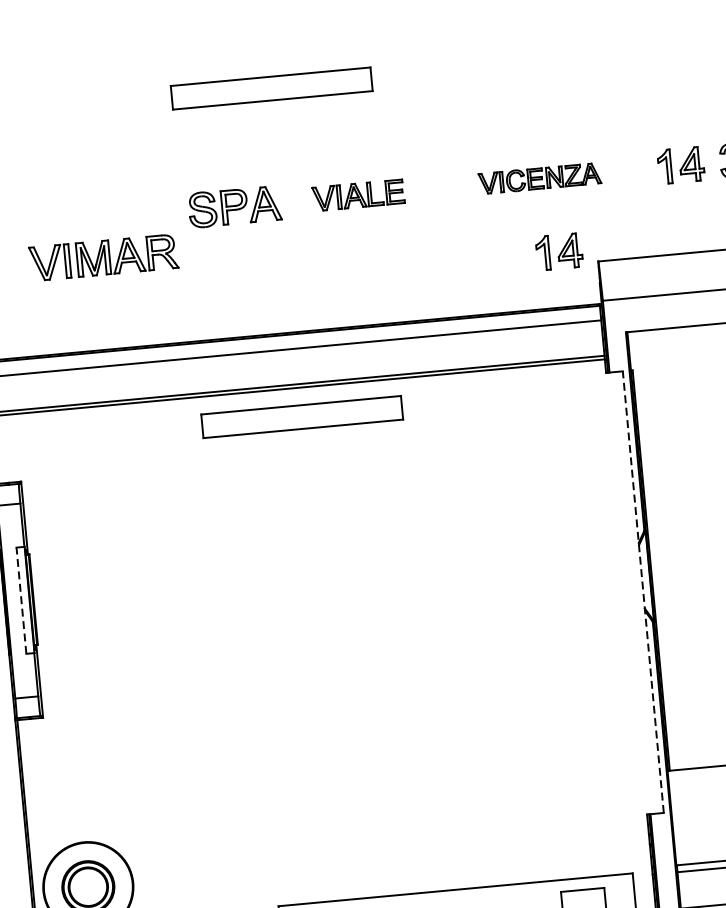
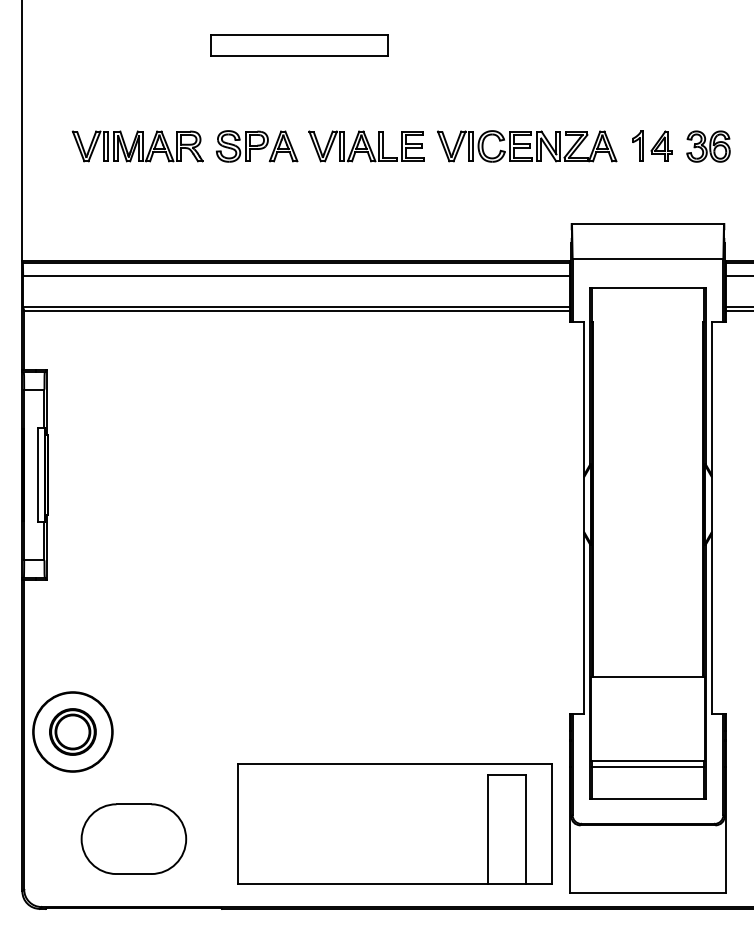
part: (540, 178) -> (527, 146), size x1.67
part: (358, 195) -> (366, 146), size x1.43
part: (559, 250) -> (538, 211), removed
part: (103, 257) -> (137, 146), moved
part: (302, 416) -> (299, 336), removed
line: (643, 592) -> (584, 518), dashed -> solid
line: (21, 600) -> (37, 474), dashed -> solid

